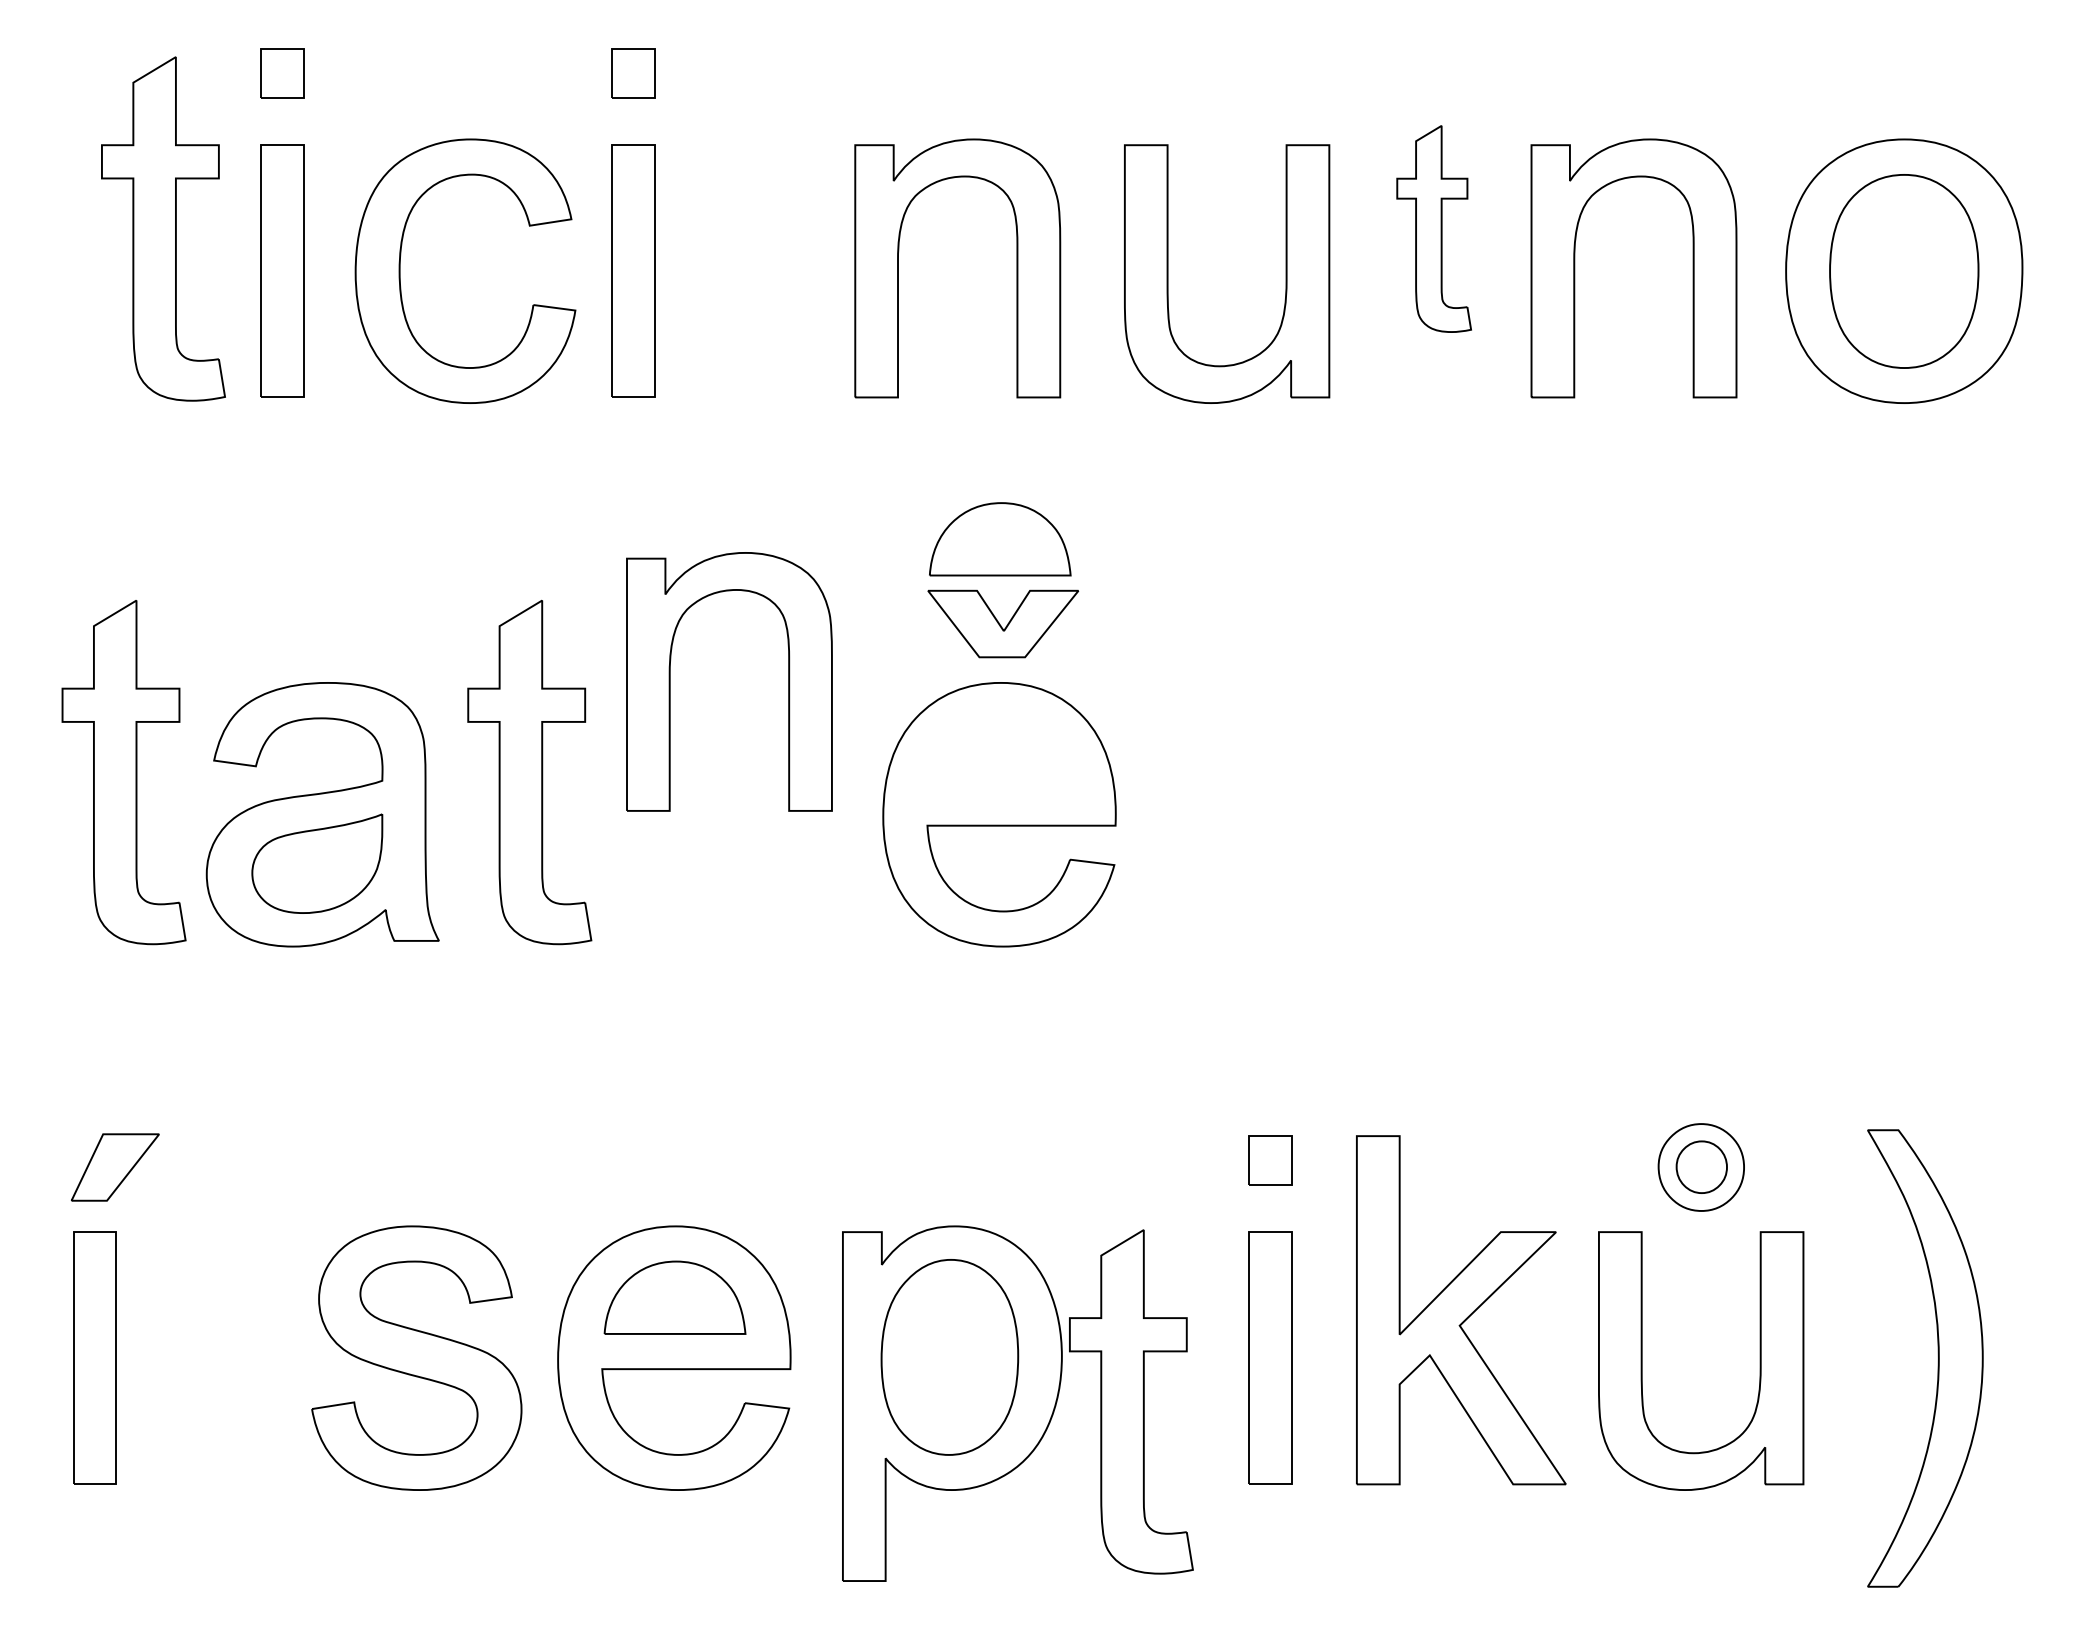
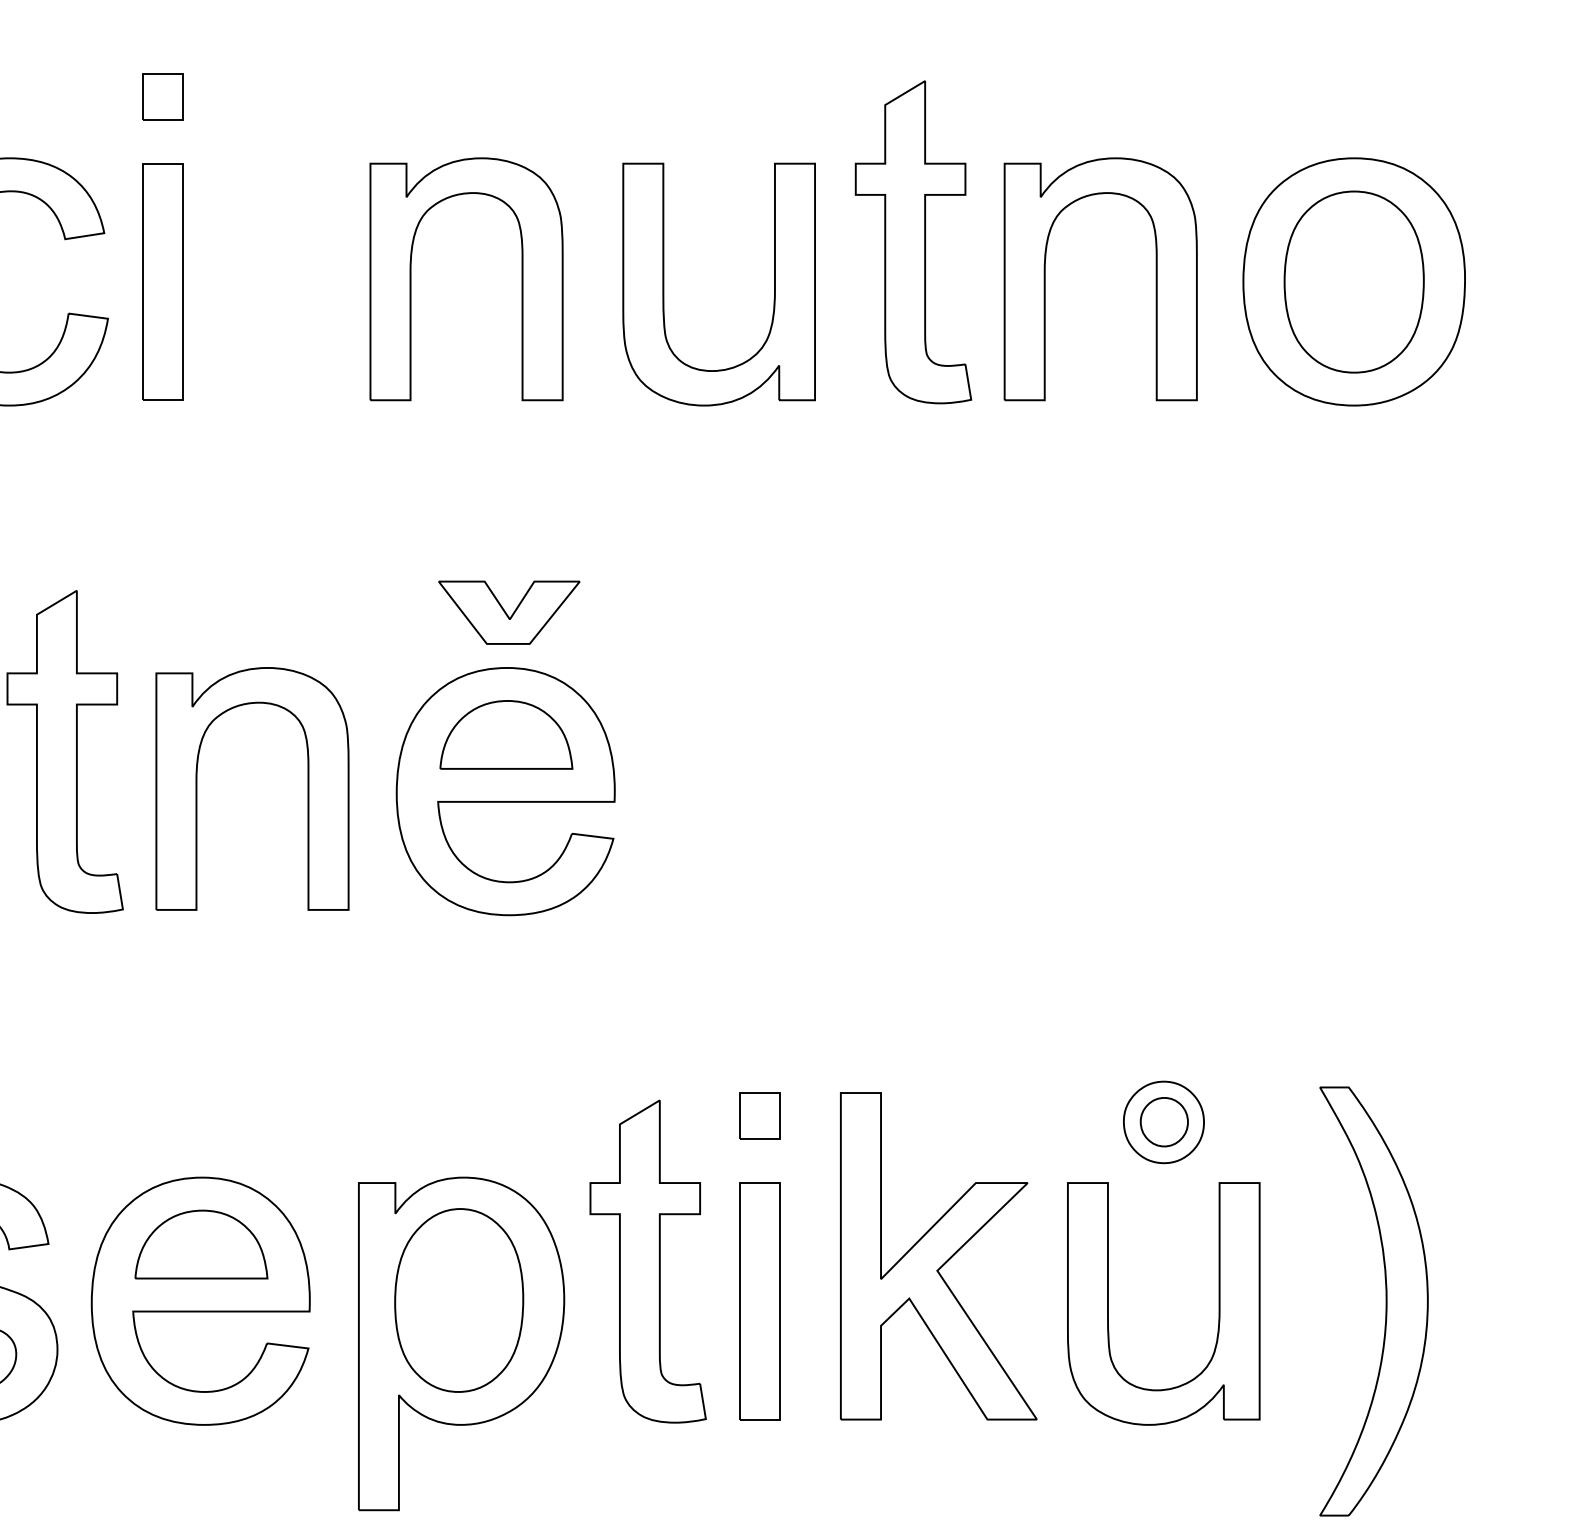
part: (1433, 228) -> (912, 241), size x1.67
part: (1000, 539) -> (506, 735), moved
part: (670, 681) -> (197, 788), moved
part: (1131, 1401) -> (648, 1261), moved

